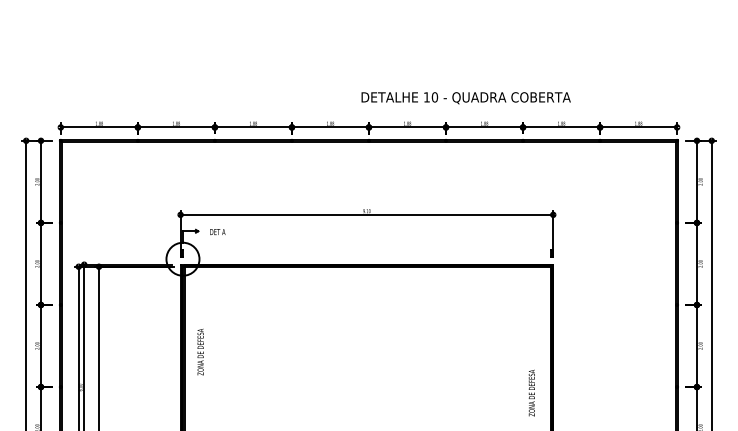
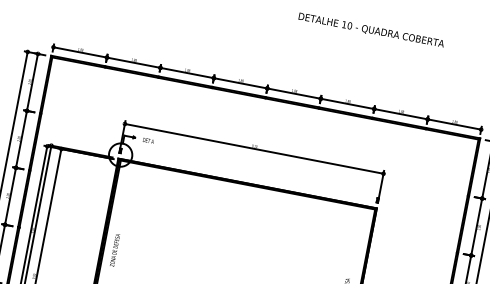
text: (465, 98) -> (370, 30), moved
text: (200, 351) -> (115, 249), moved

